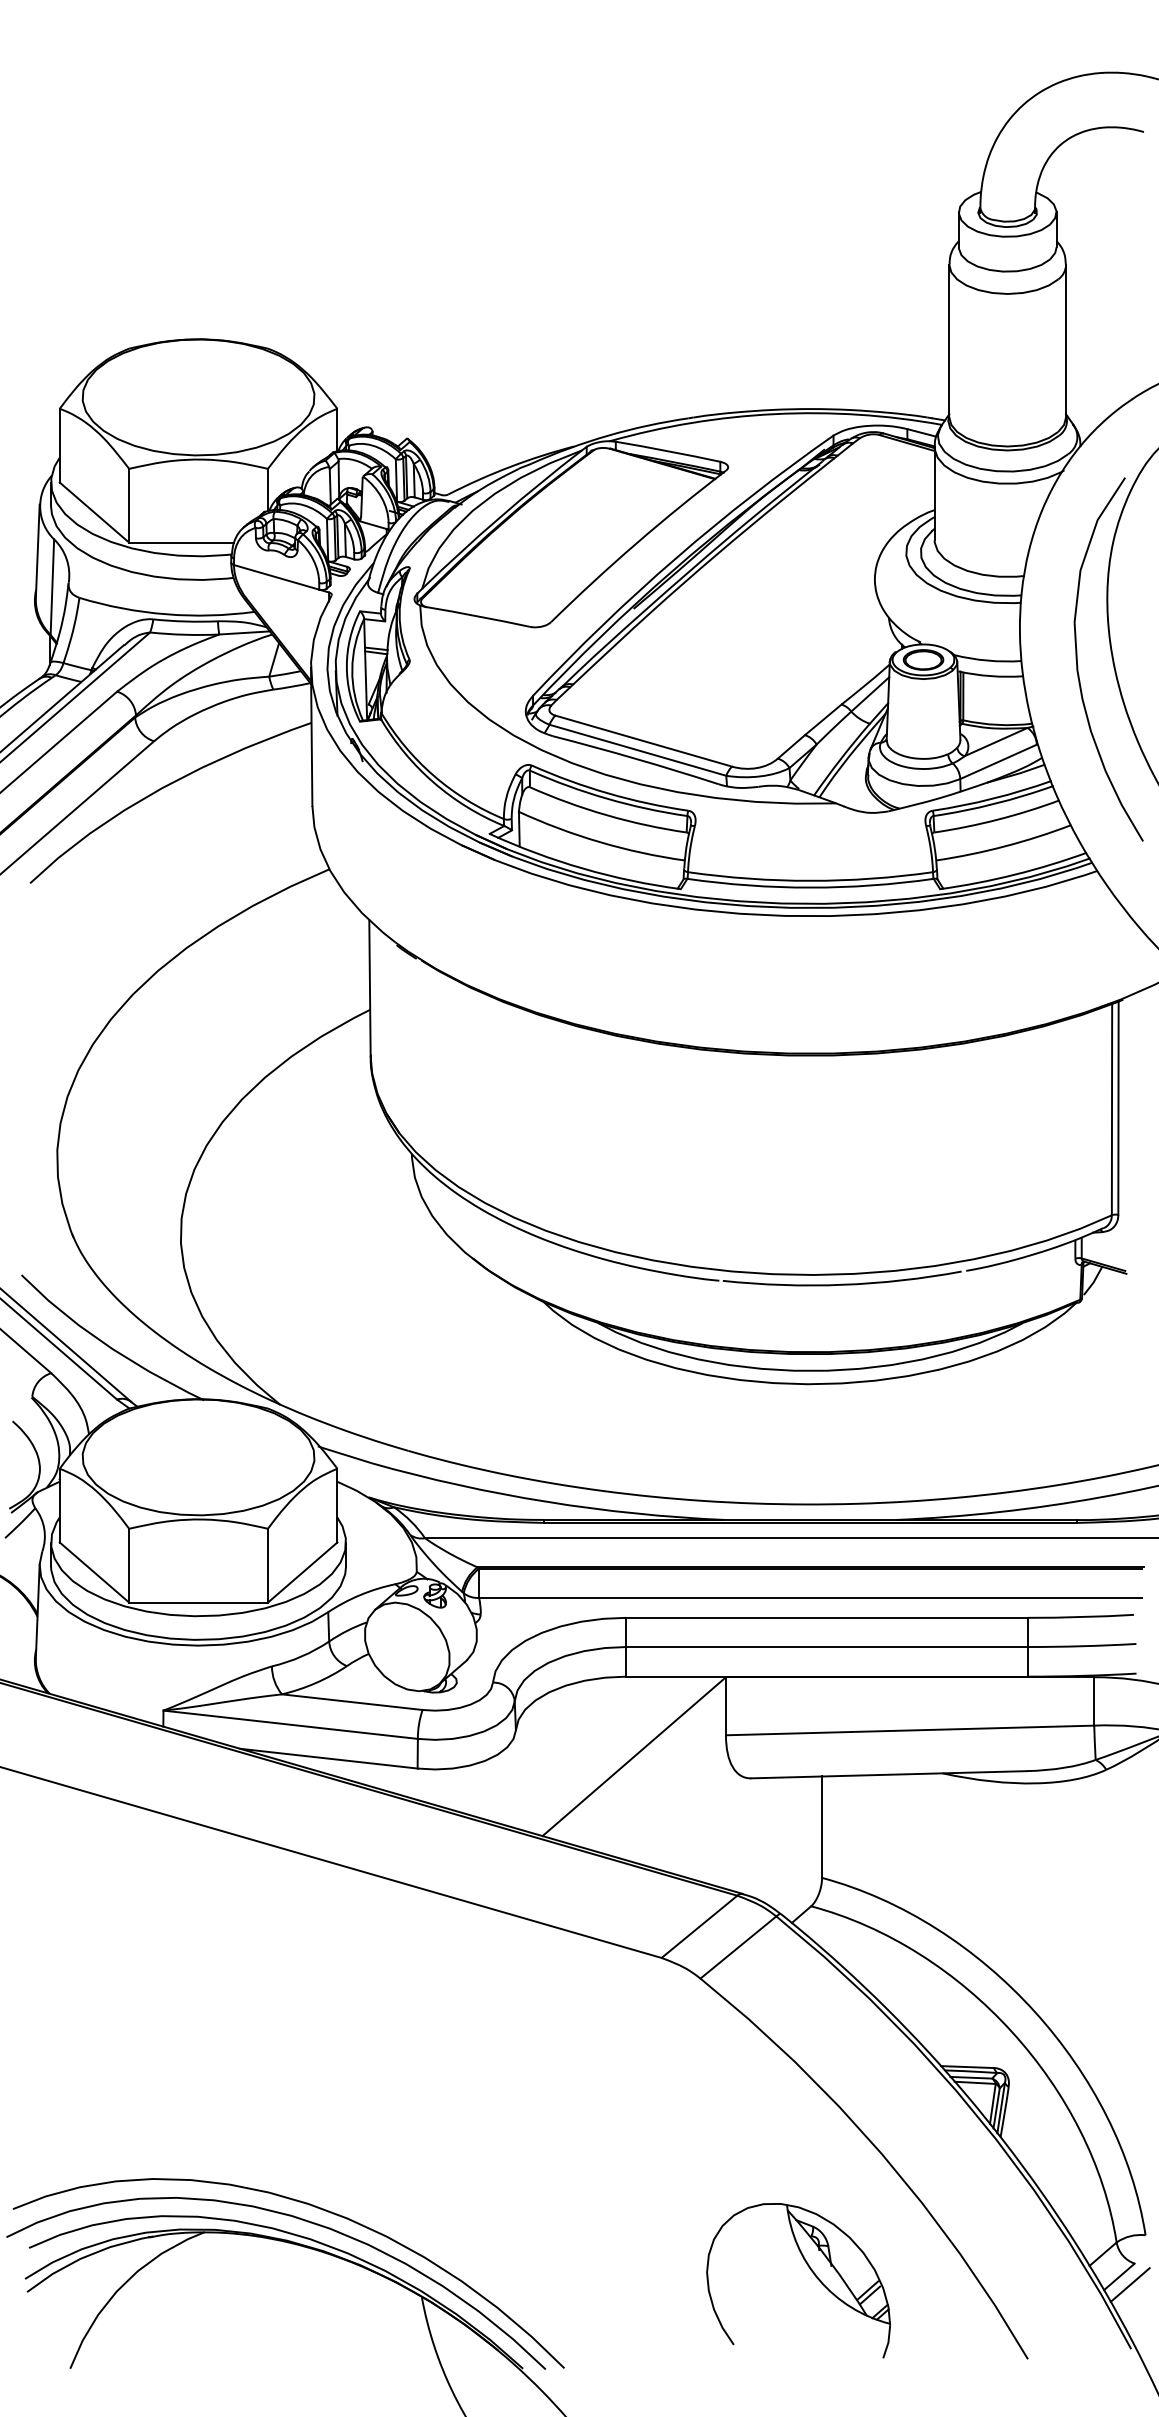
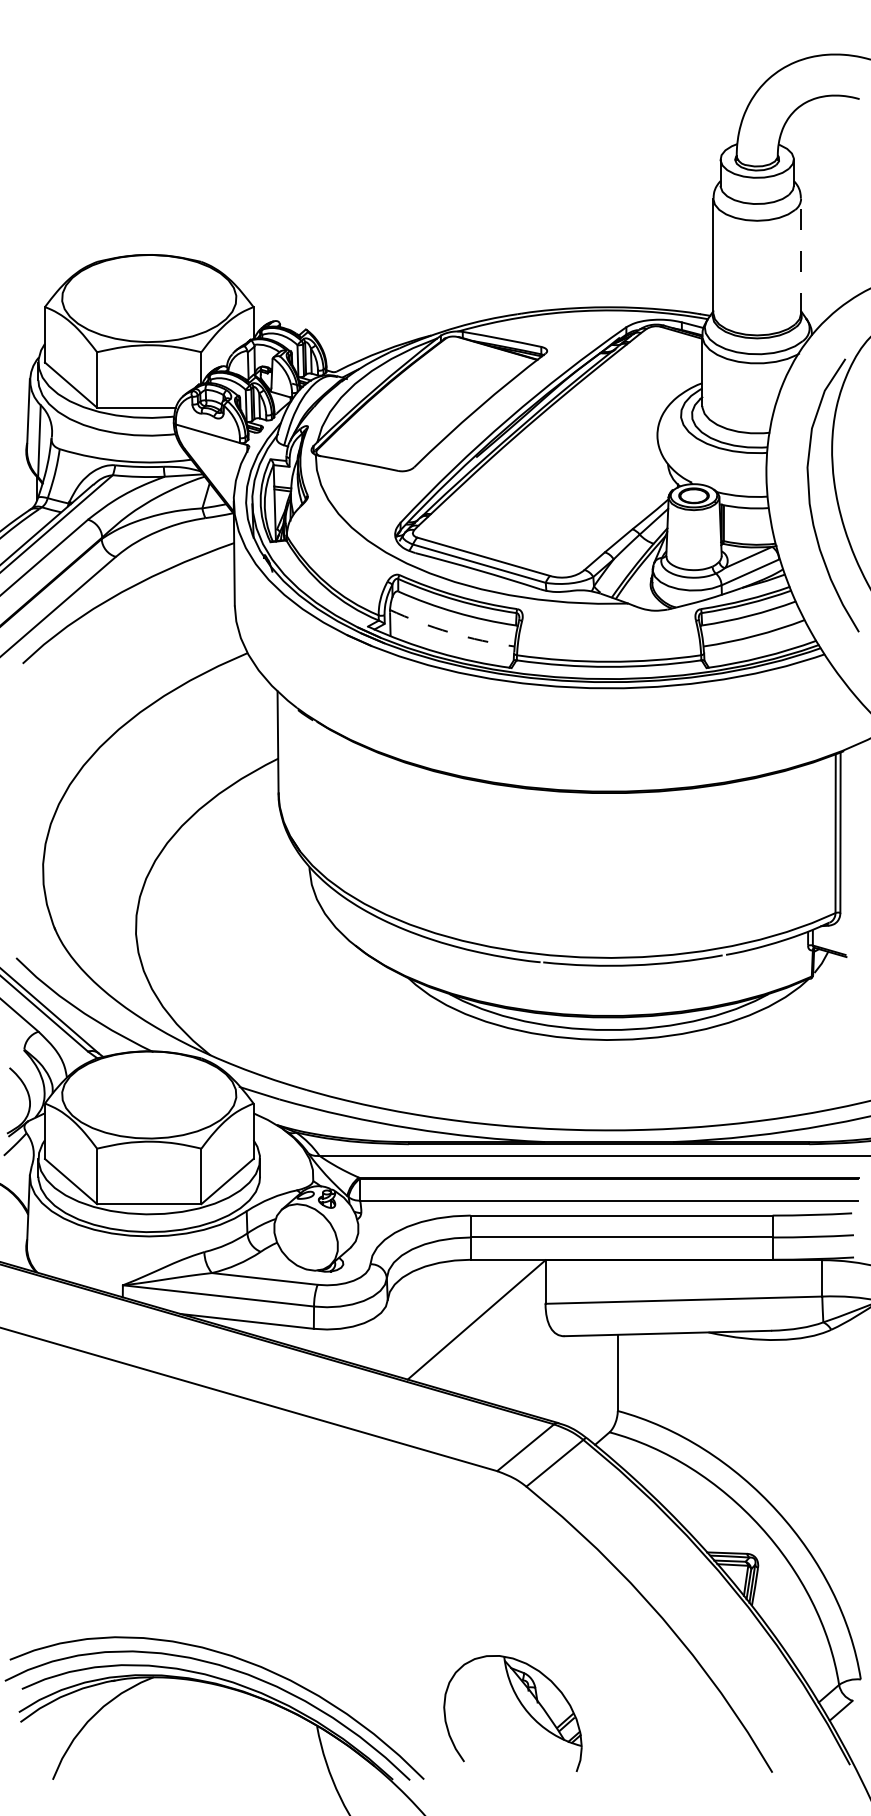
line: (1066, 340) -> (801, 255), solid -> dashed
arc: (599, 842) -> (450, 632), solid -> dashed
part: (810, 2270) -> (521, 1705), moved
line: (1129, 2284) -> (848, 1716), removed

